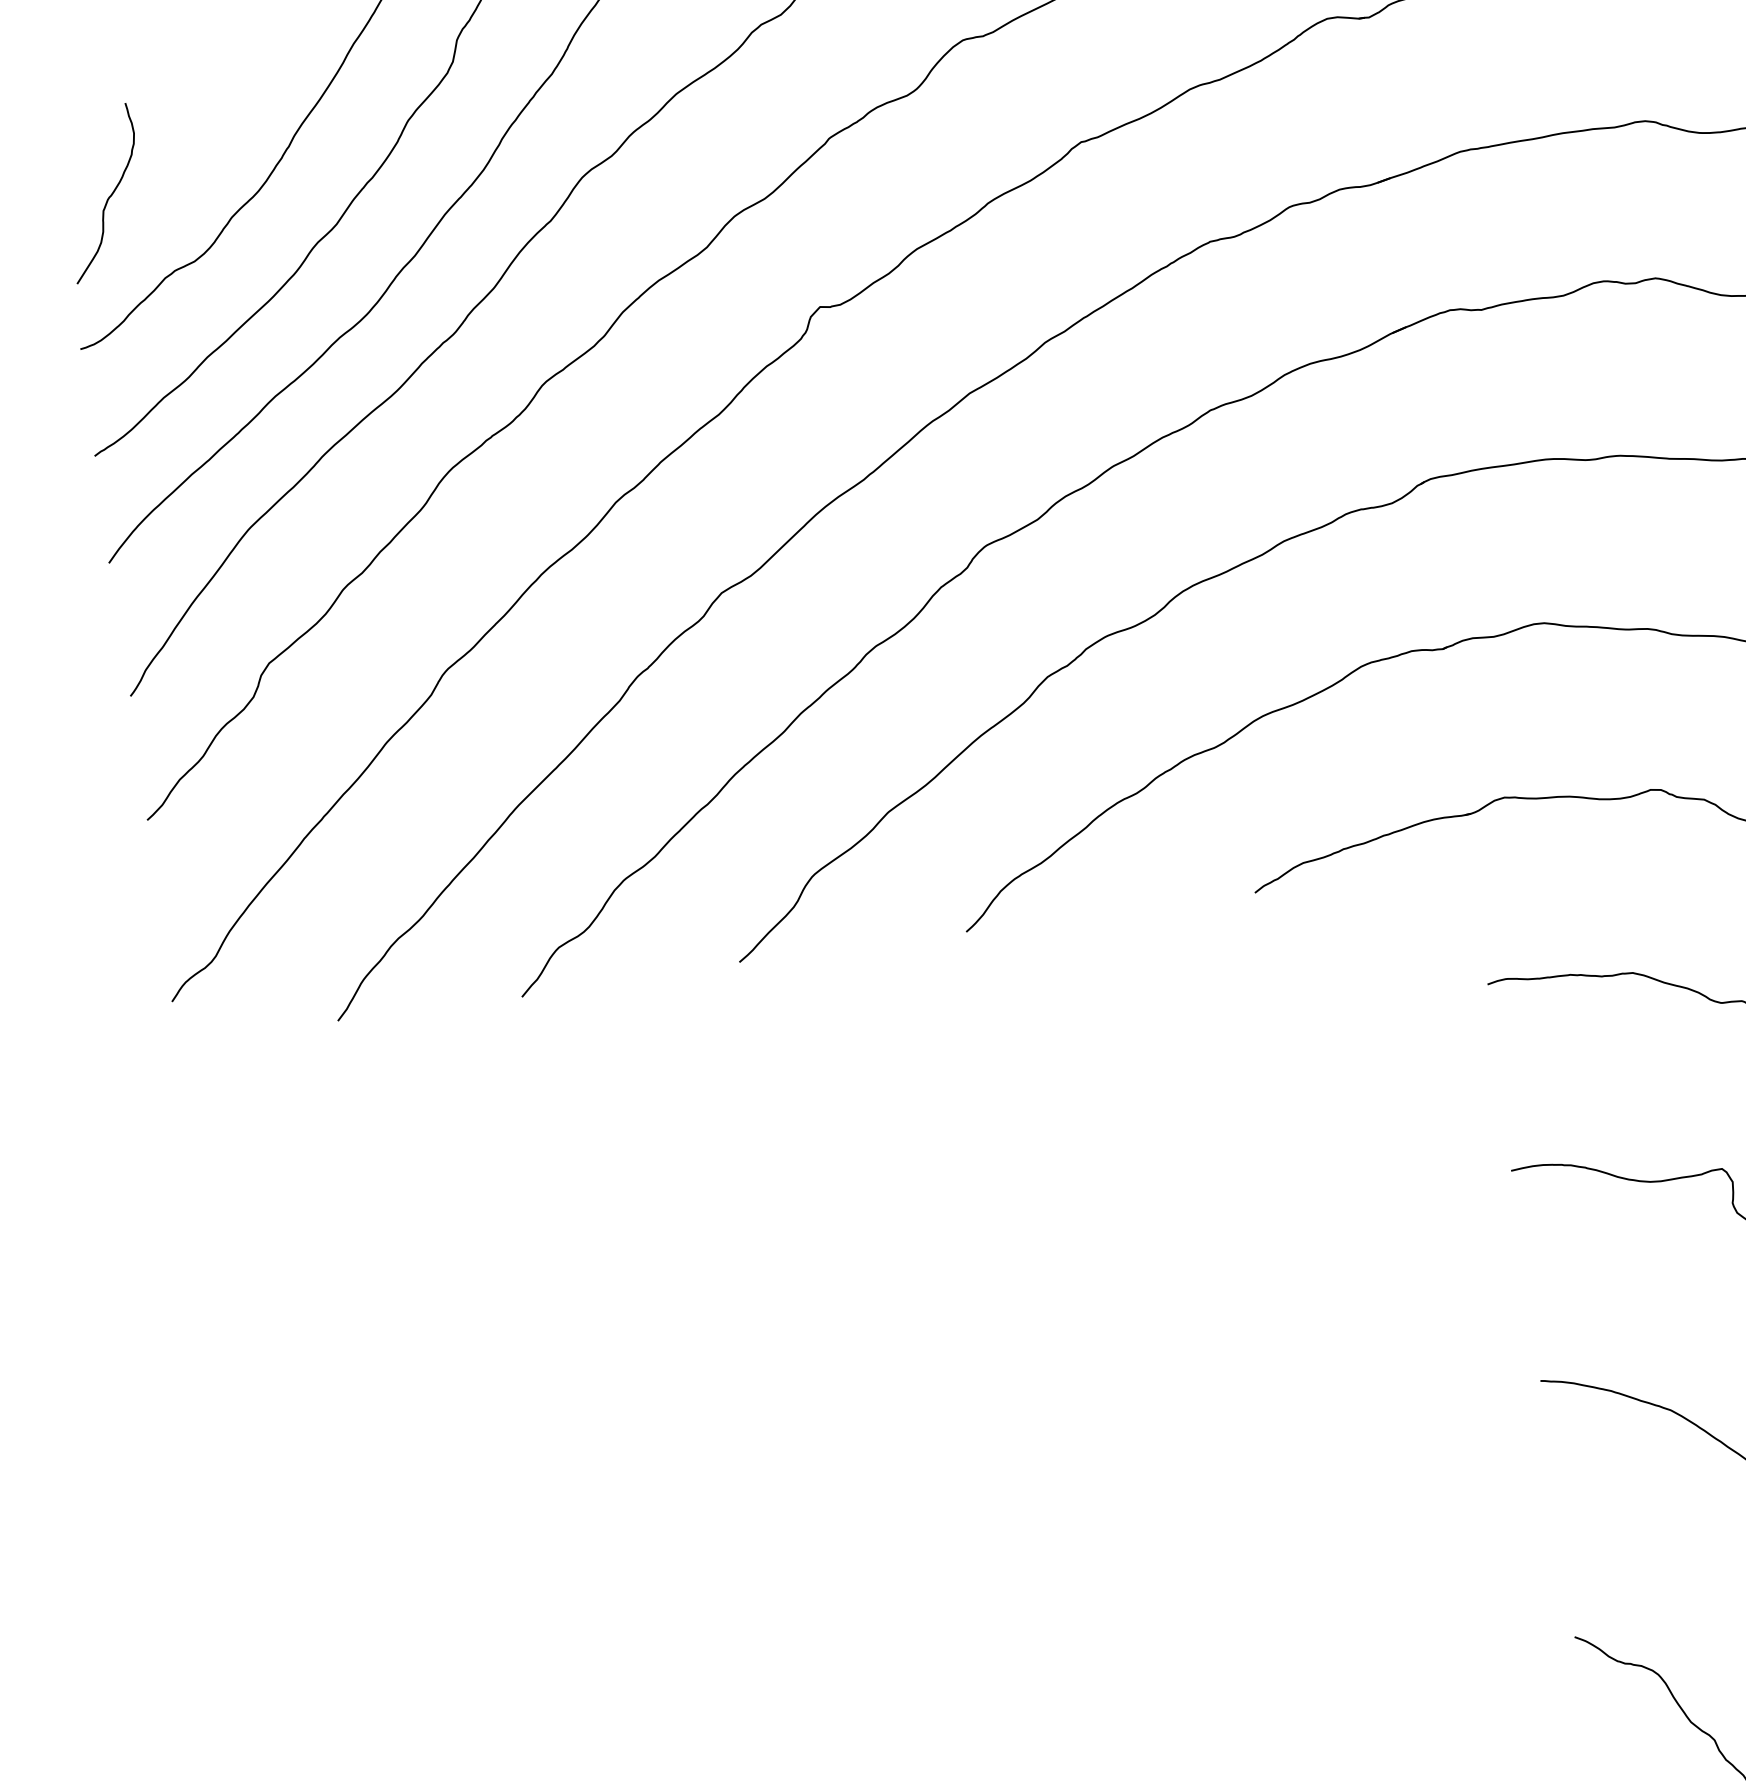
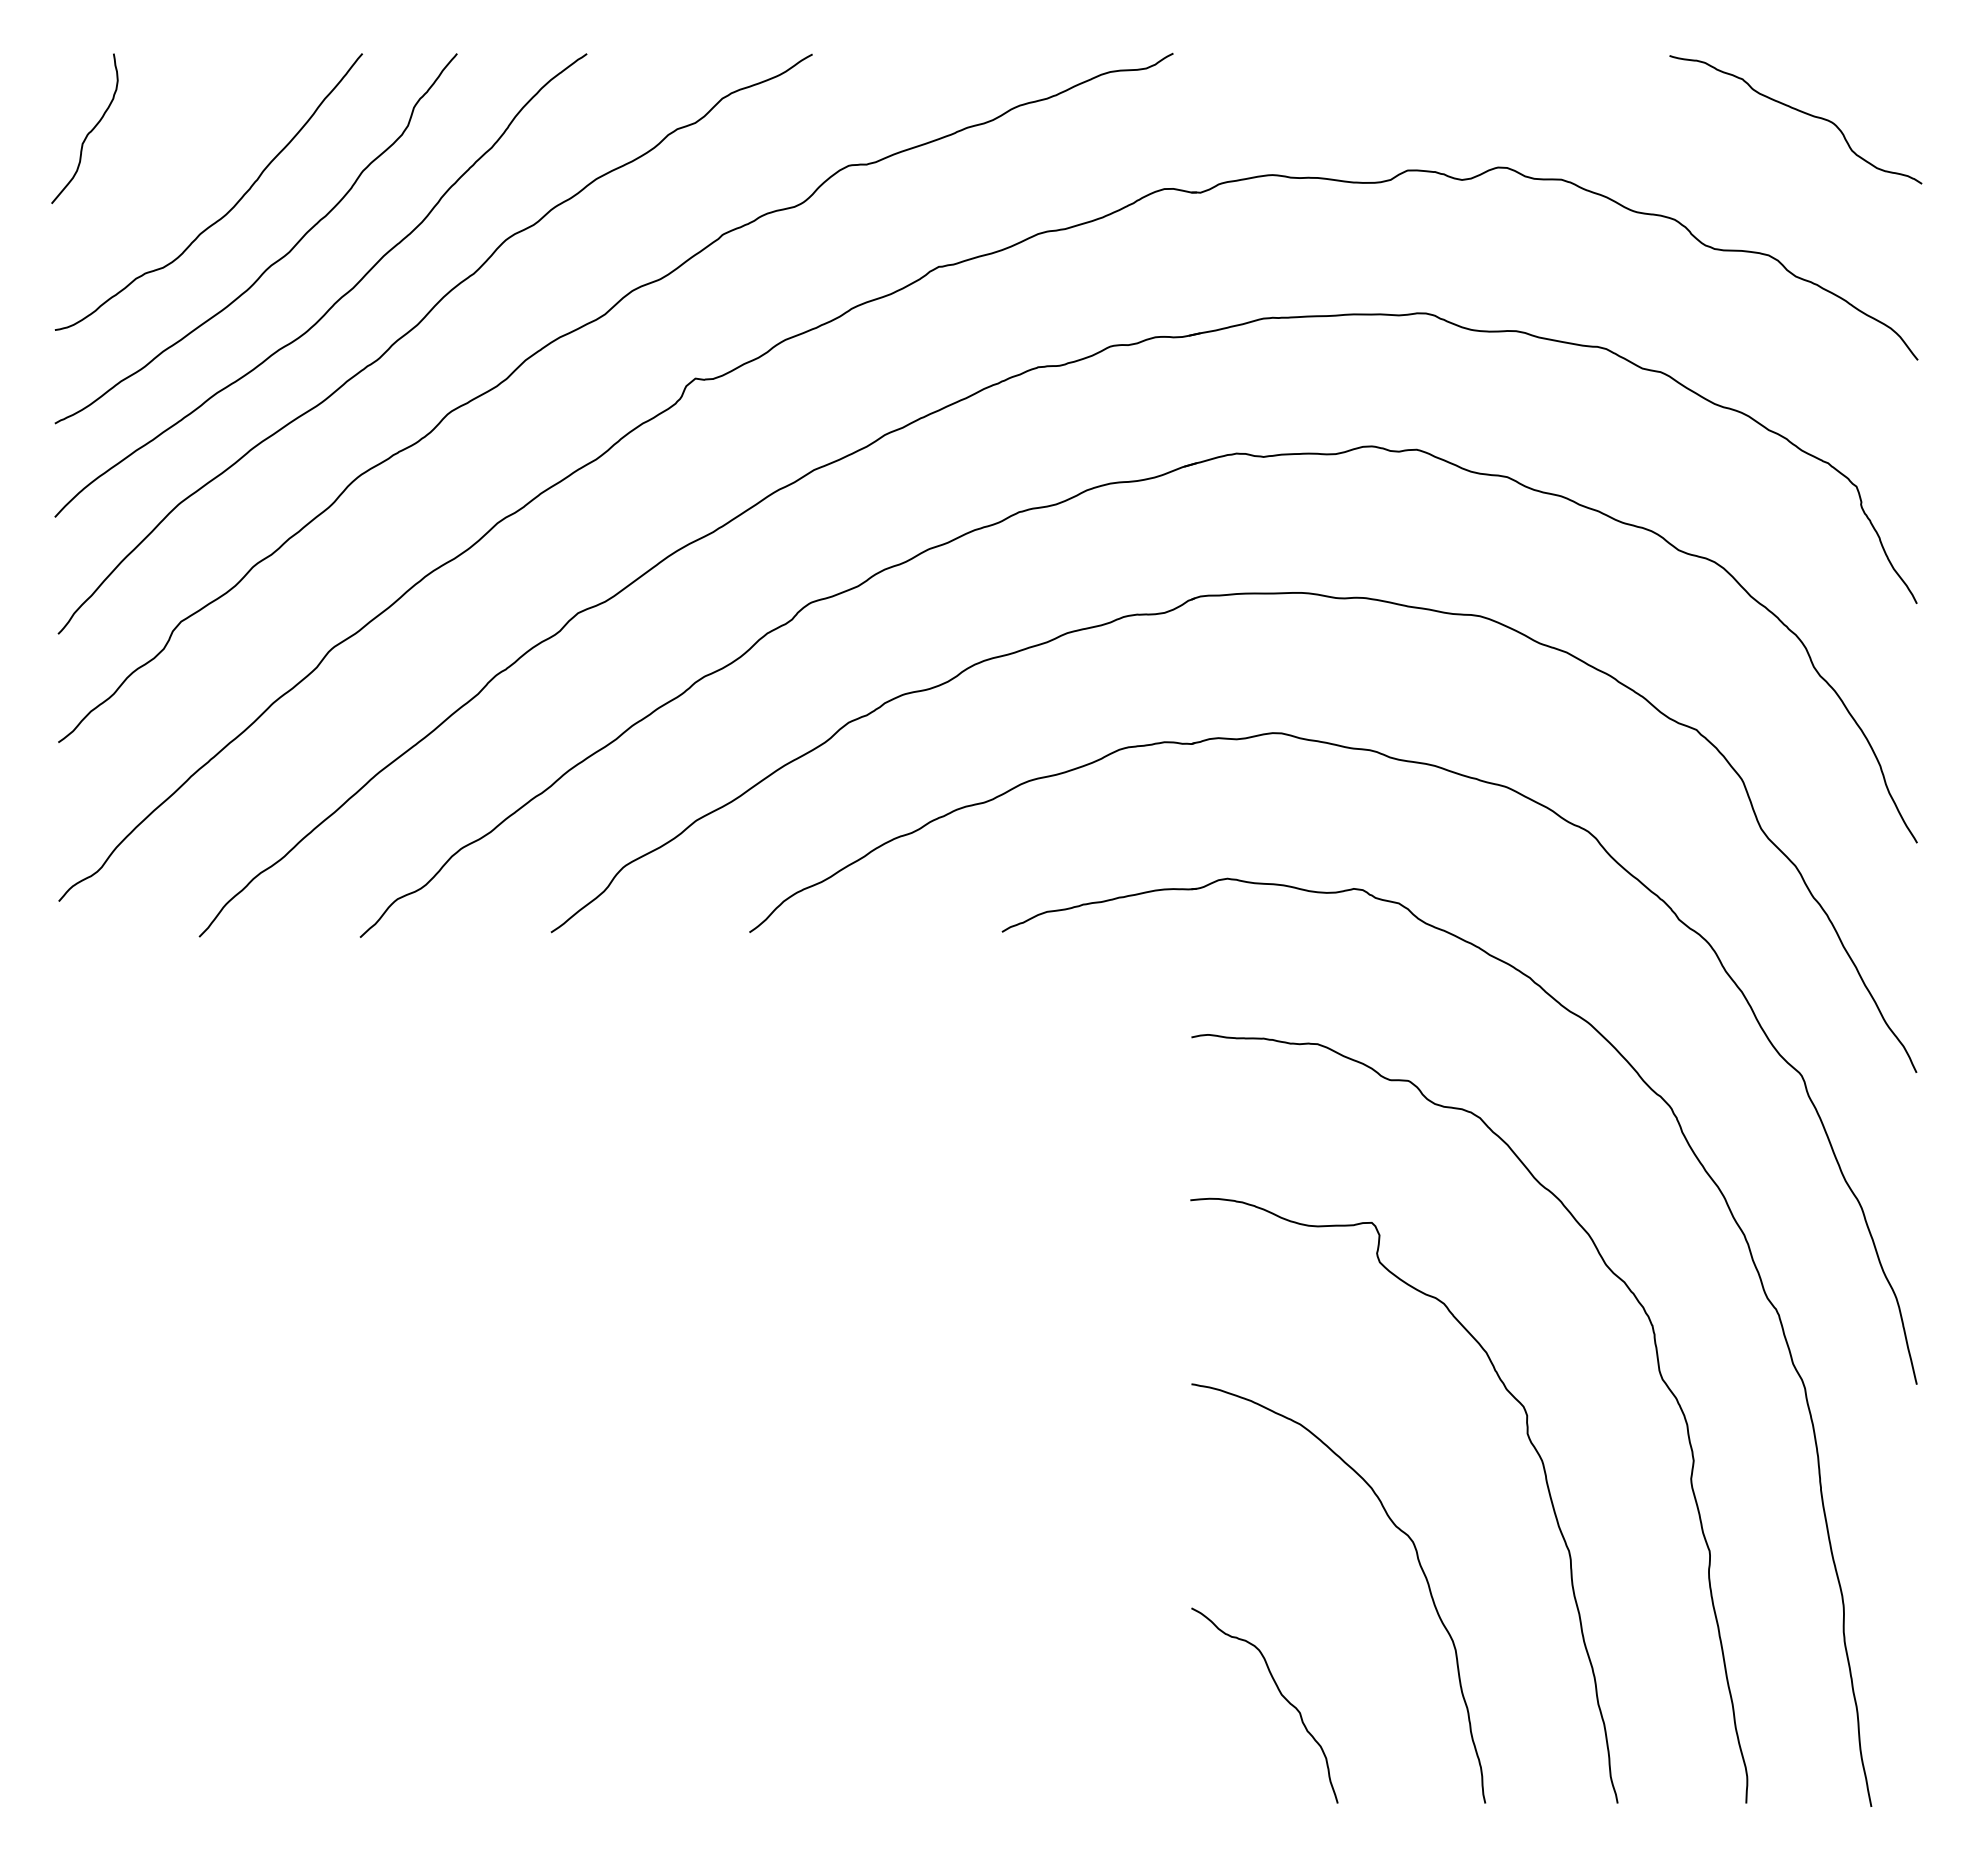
curve: (108, 197) -> (88, 132), moved

